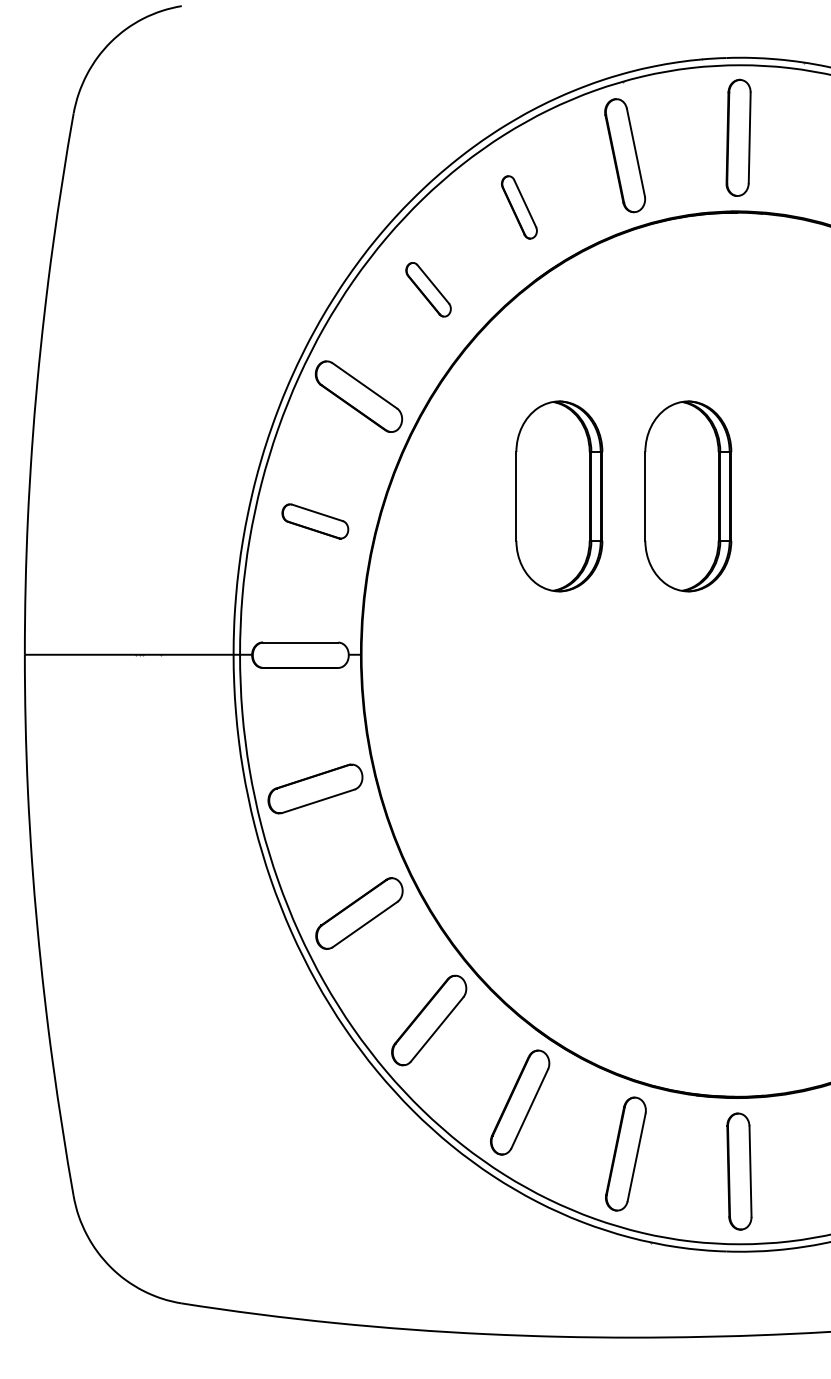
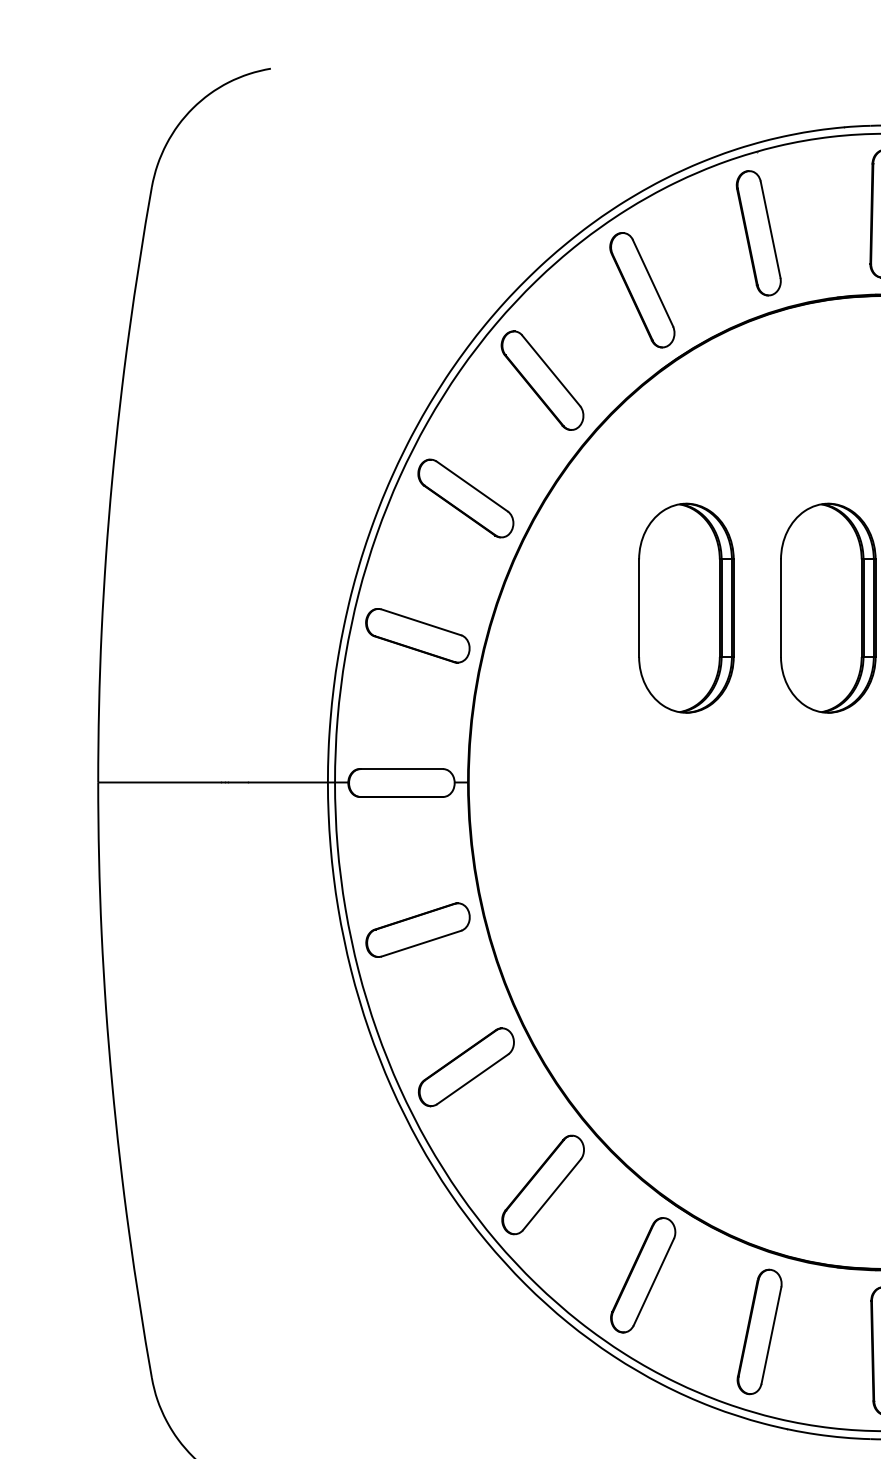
part: (519, 207) -> (642, 290), size x1.67
part: (428, 289) -> (542, 380), size x1.67
part: (315, 521) -> (418, 635), size x1.43

